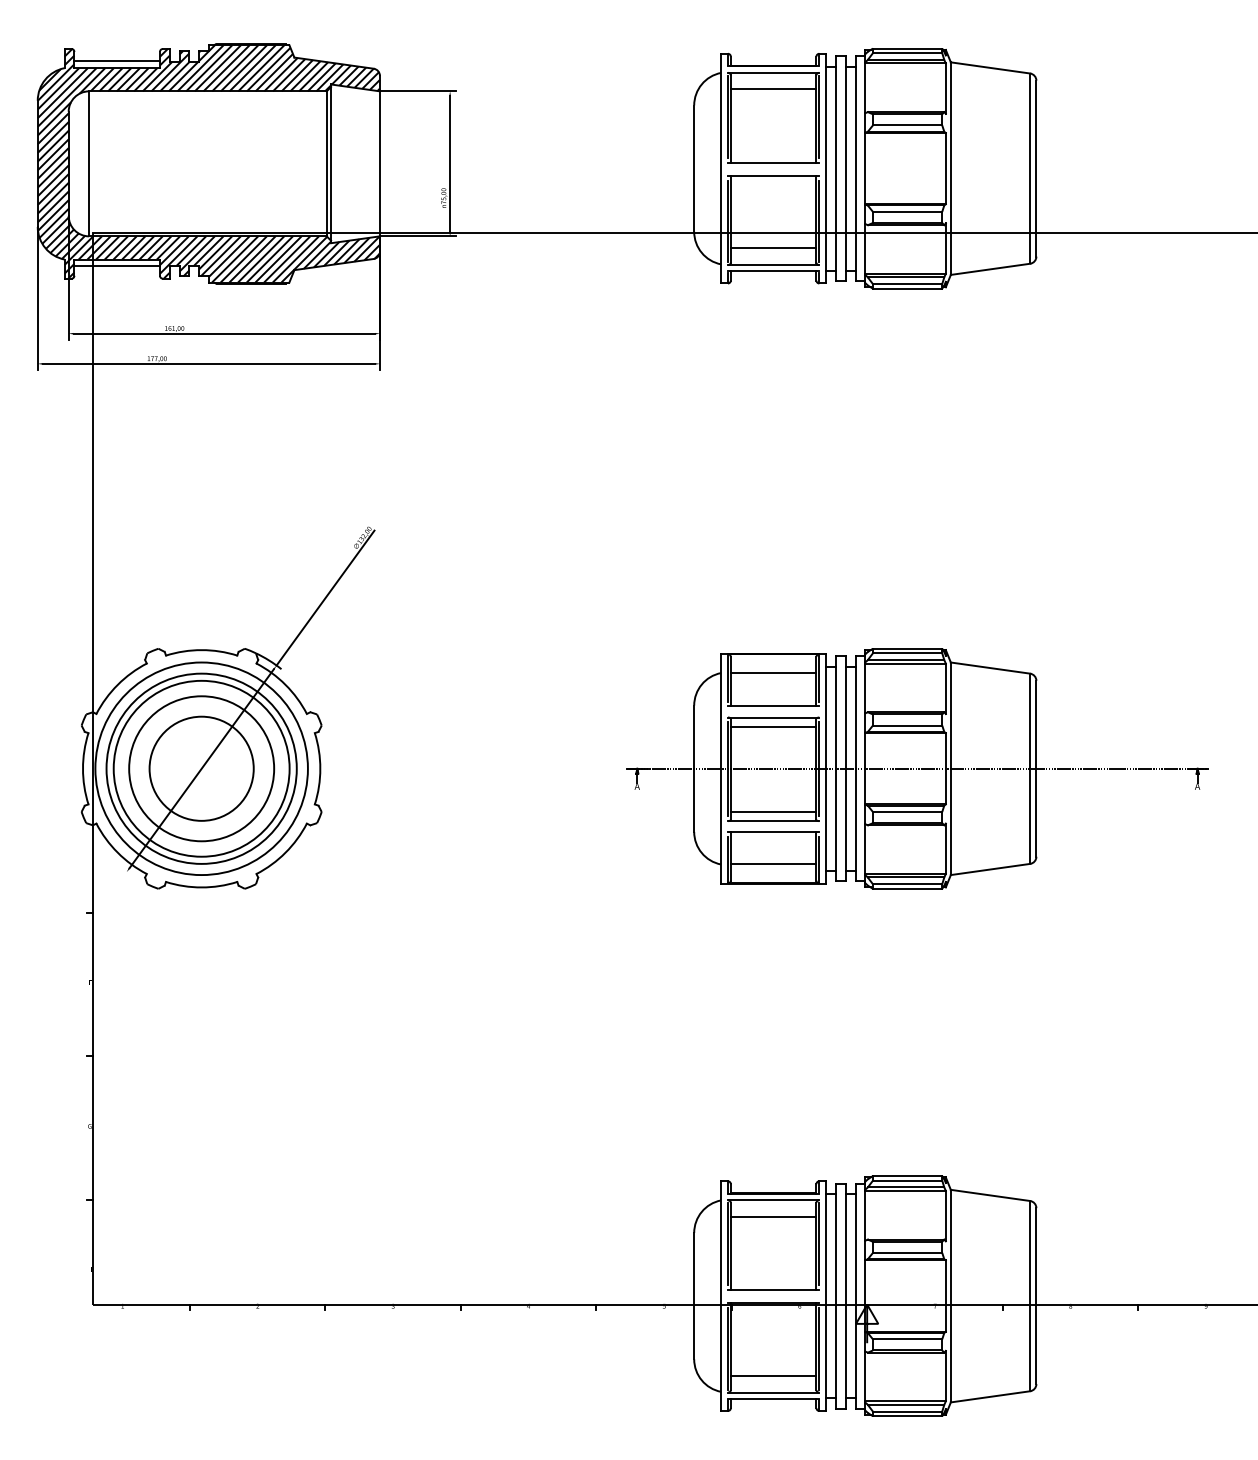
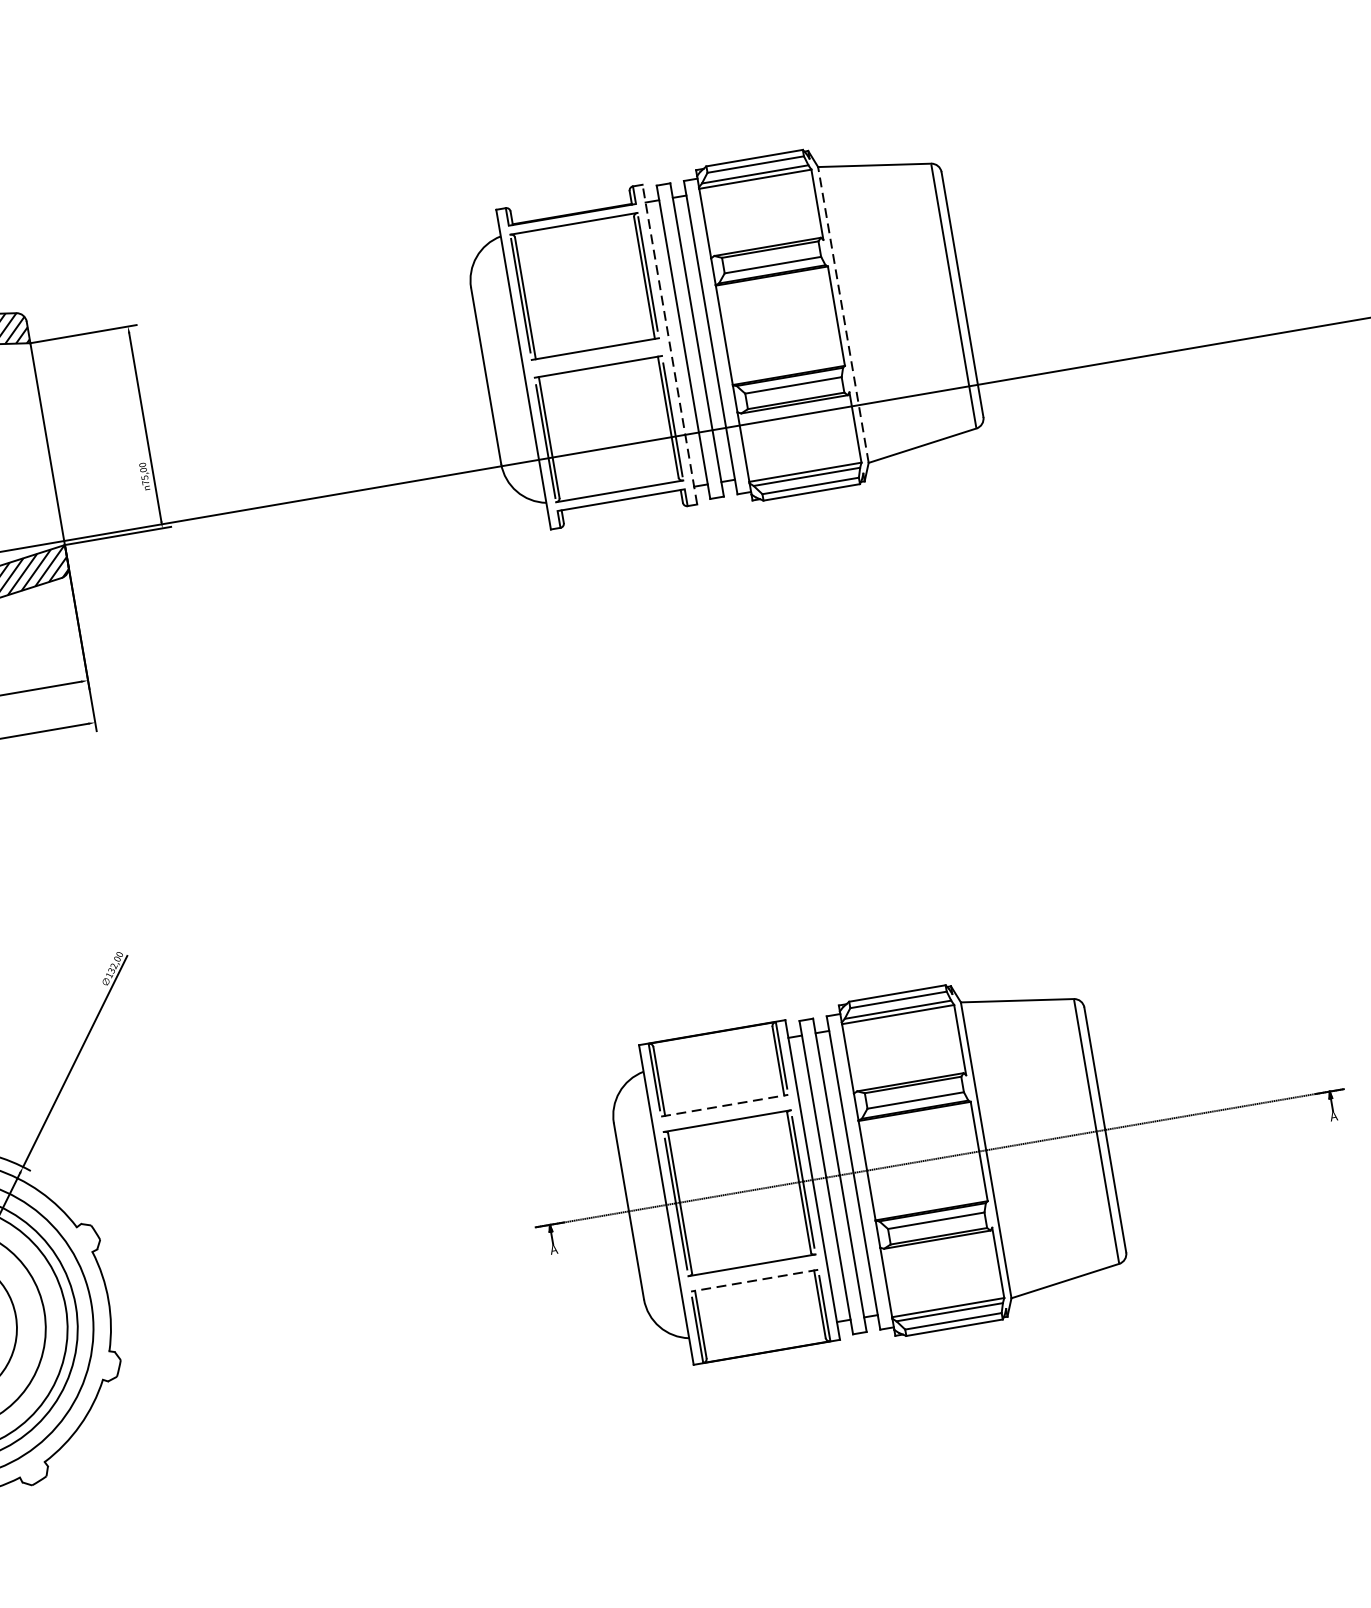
line: (773, 89) -> (577, 247), removed
line: (826, 168) -> (670, 344), solid -> dashed
line: (950, 168) -> (842, 314), solid -> dashed
line: (773, 248) -> (615, 468), removed
line: (773, 673) -> (716, 1059), removed
line: (773, 706) -> (724, 1105), solid -> dashed
line: (773, 727) -> (729, 1135), removed
line: (773, 811) -> (749, 1251), removed
line: (773, 832) -> (754, 1281), solid -> dashed
line: (773, 864) -> (762, 1325), removed

